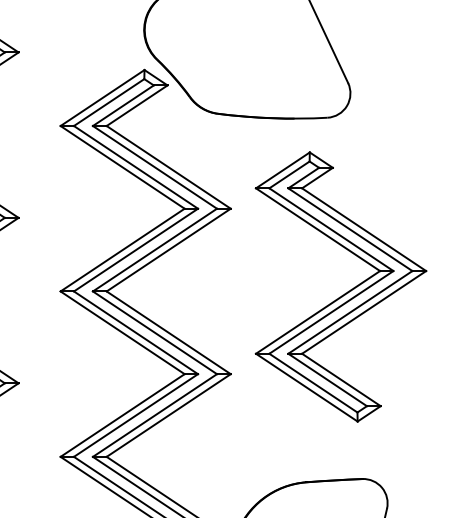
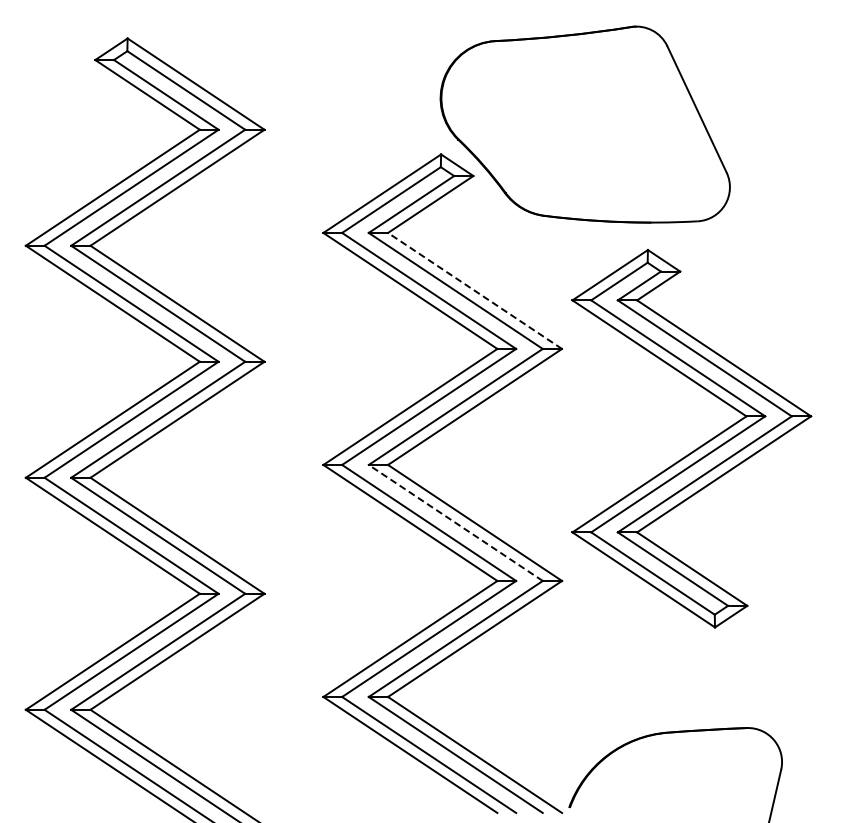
line: (169, 167) -> (475, 290), solid -> dashed
part: (345, 293) -> (697, 447), moved
line: (154, 332) -> (455, 522), solid -> dashed

